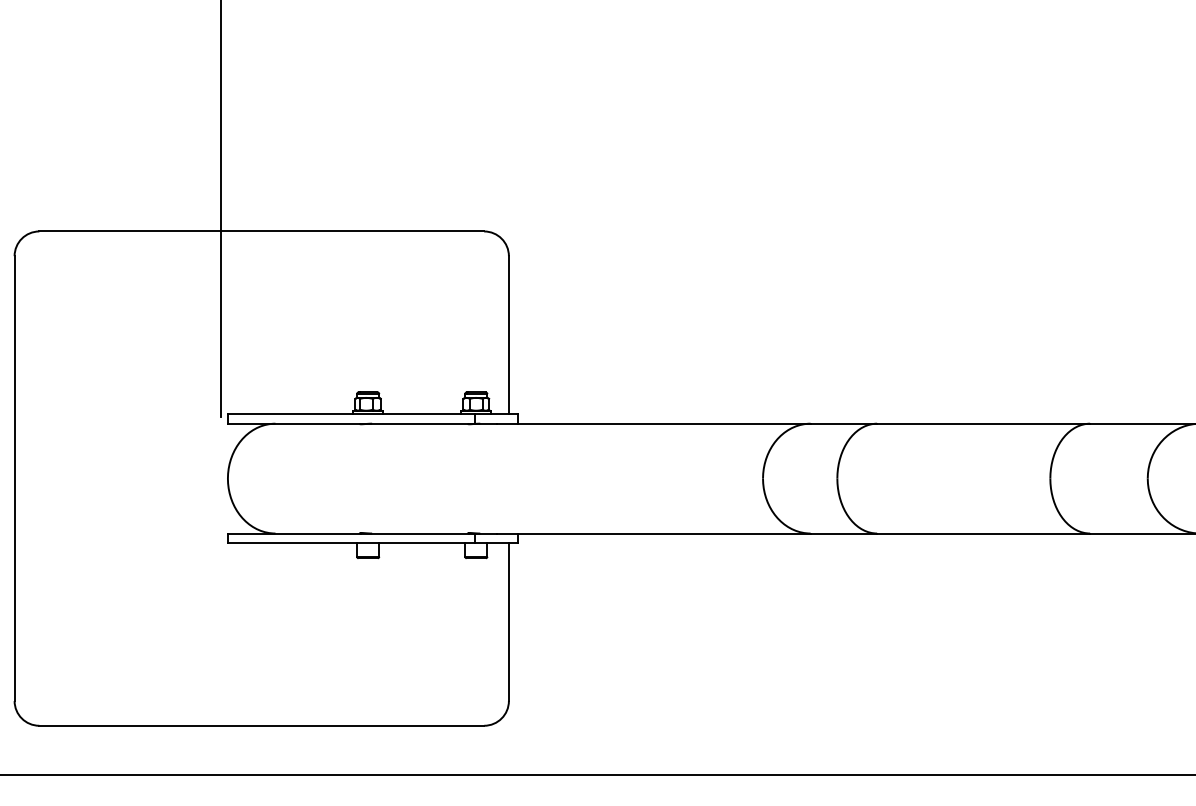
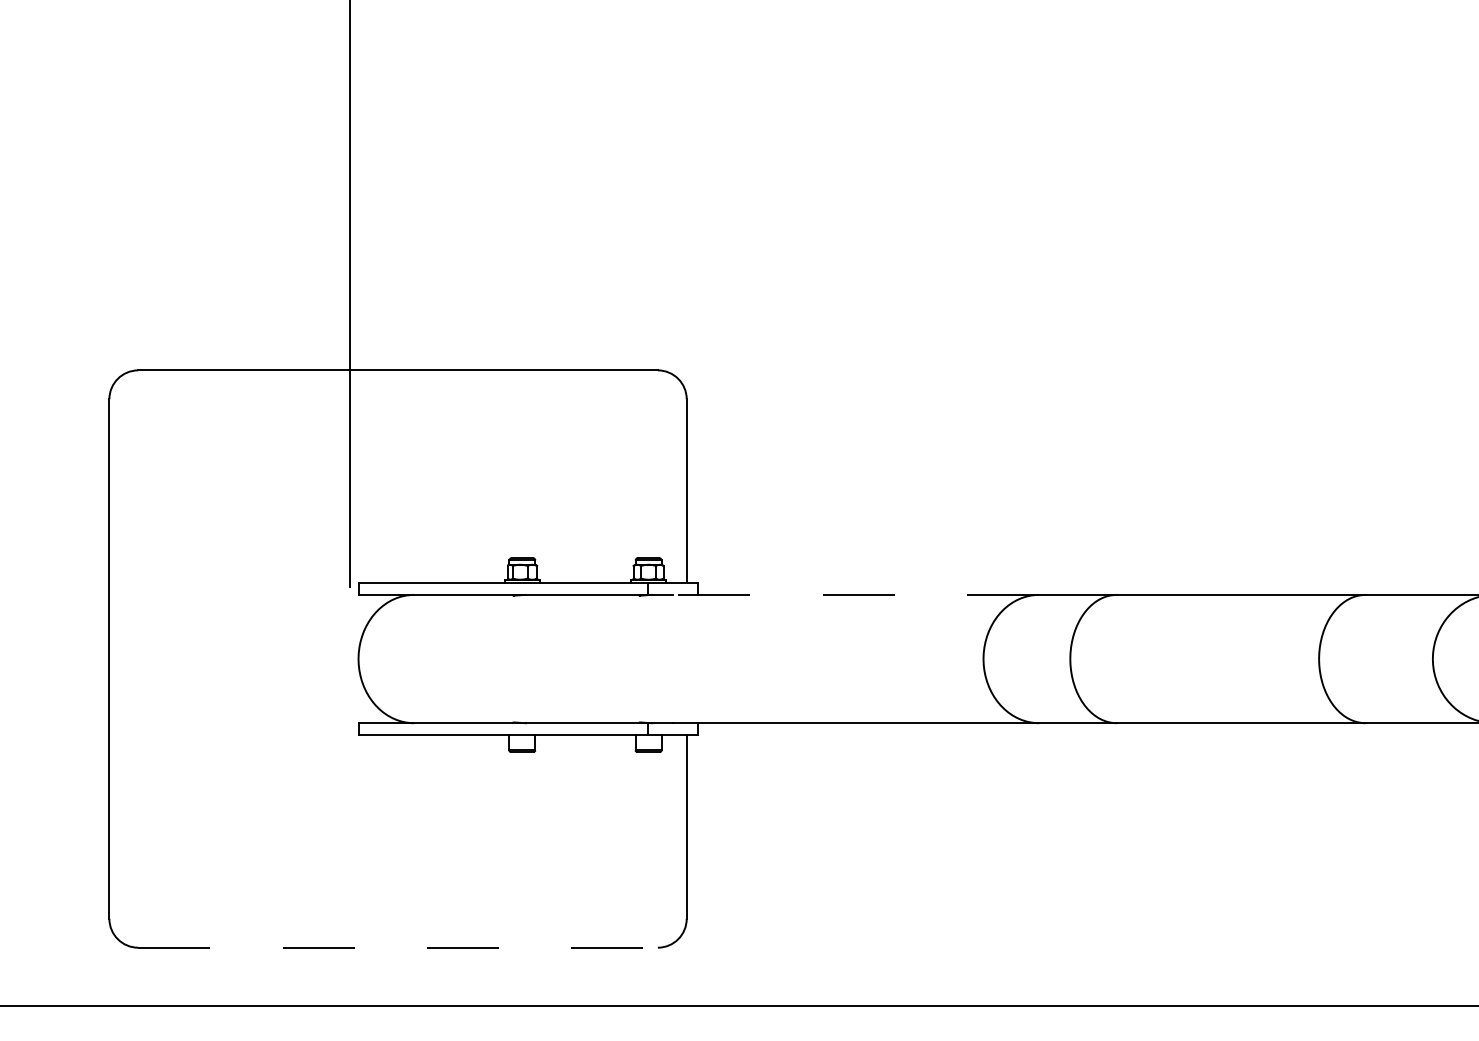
line: (653, 423) -> (855, 594), solid -> dashed
line: (262, 725) -> (398, 947), solid -> dashed

